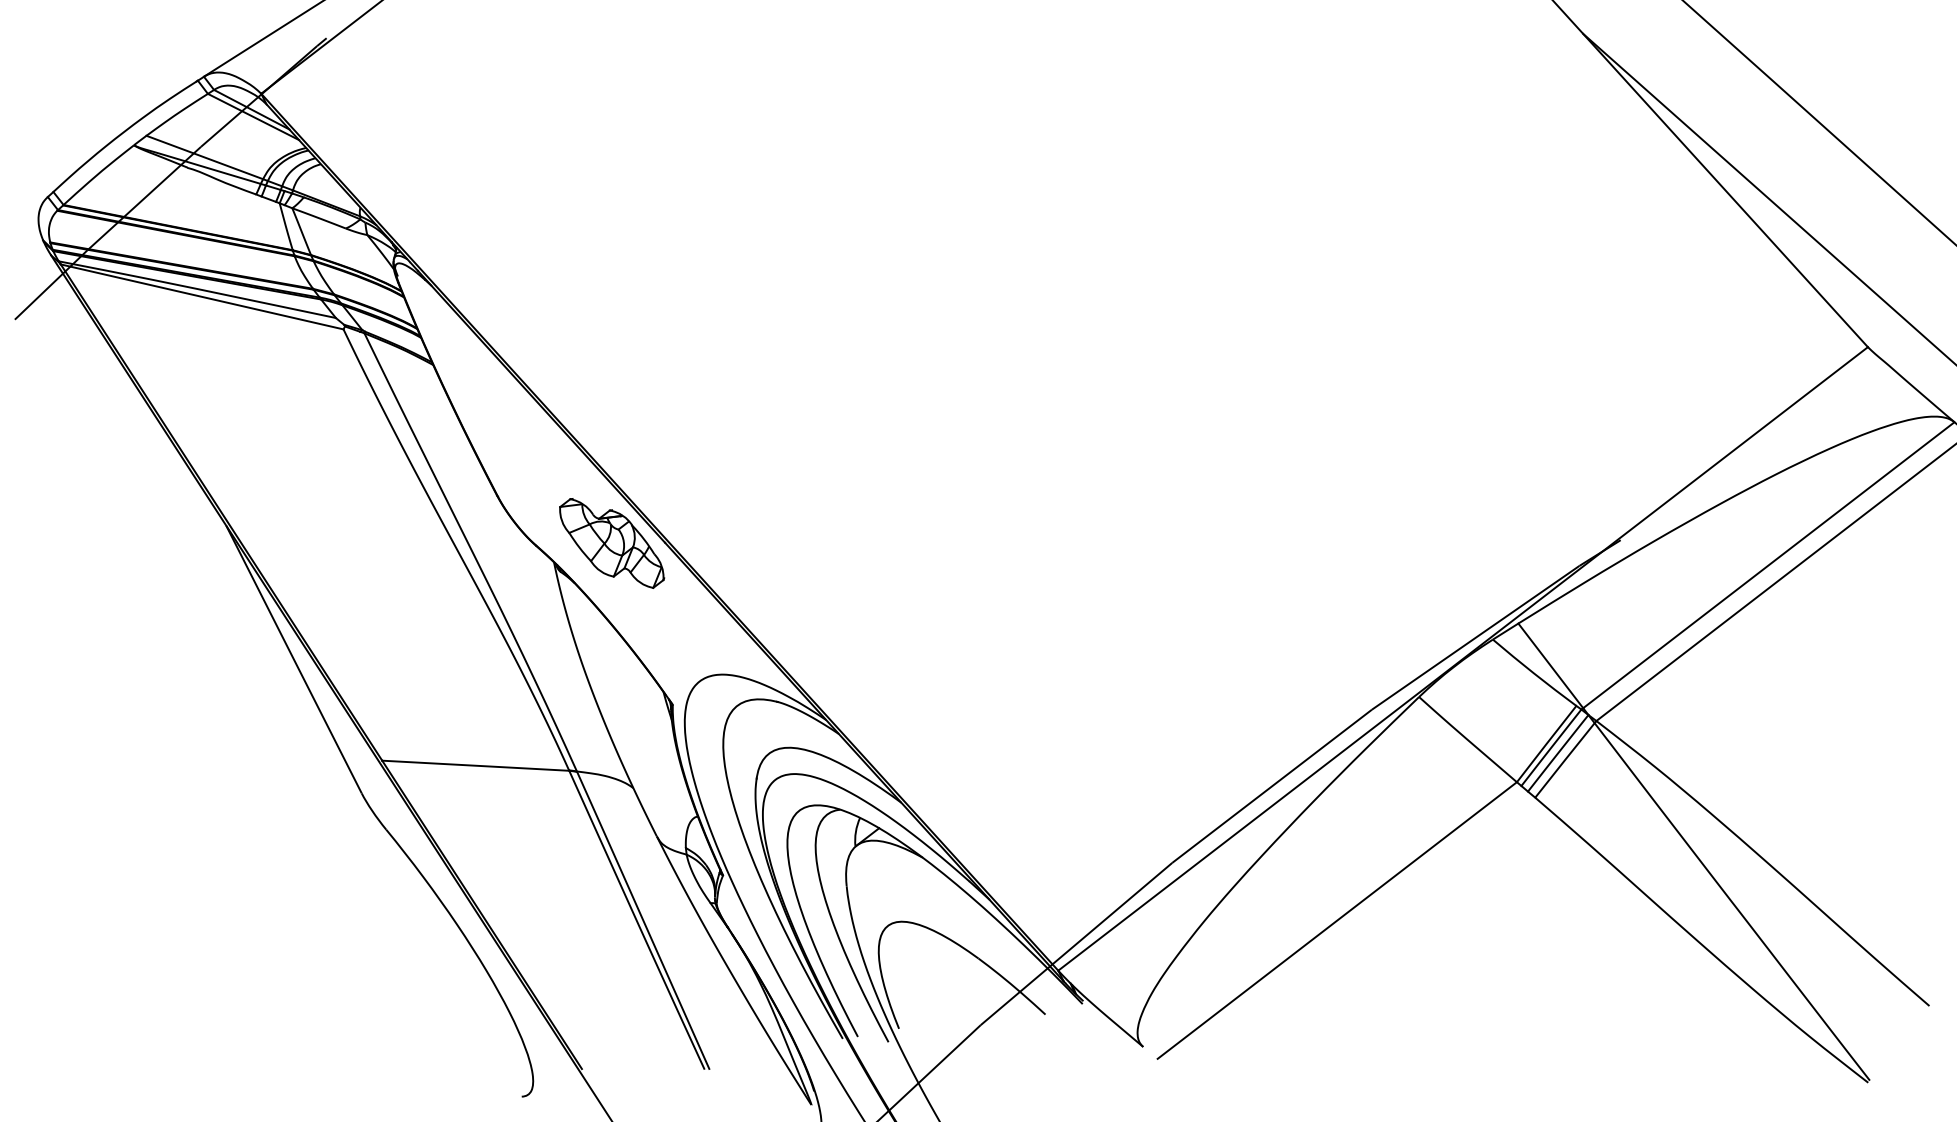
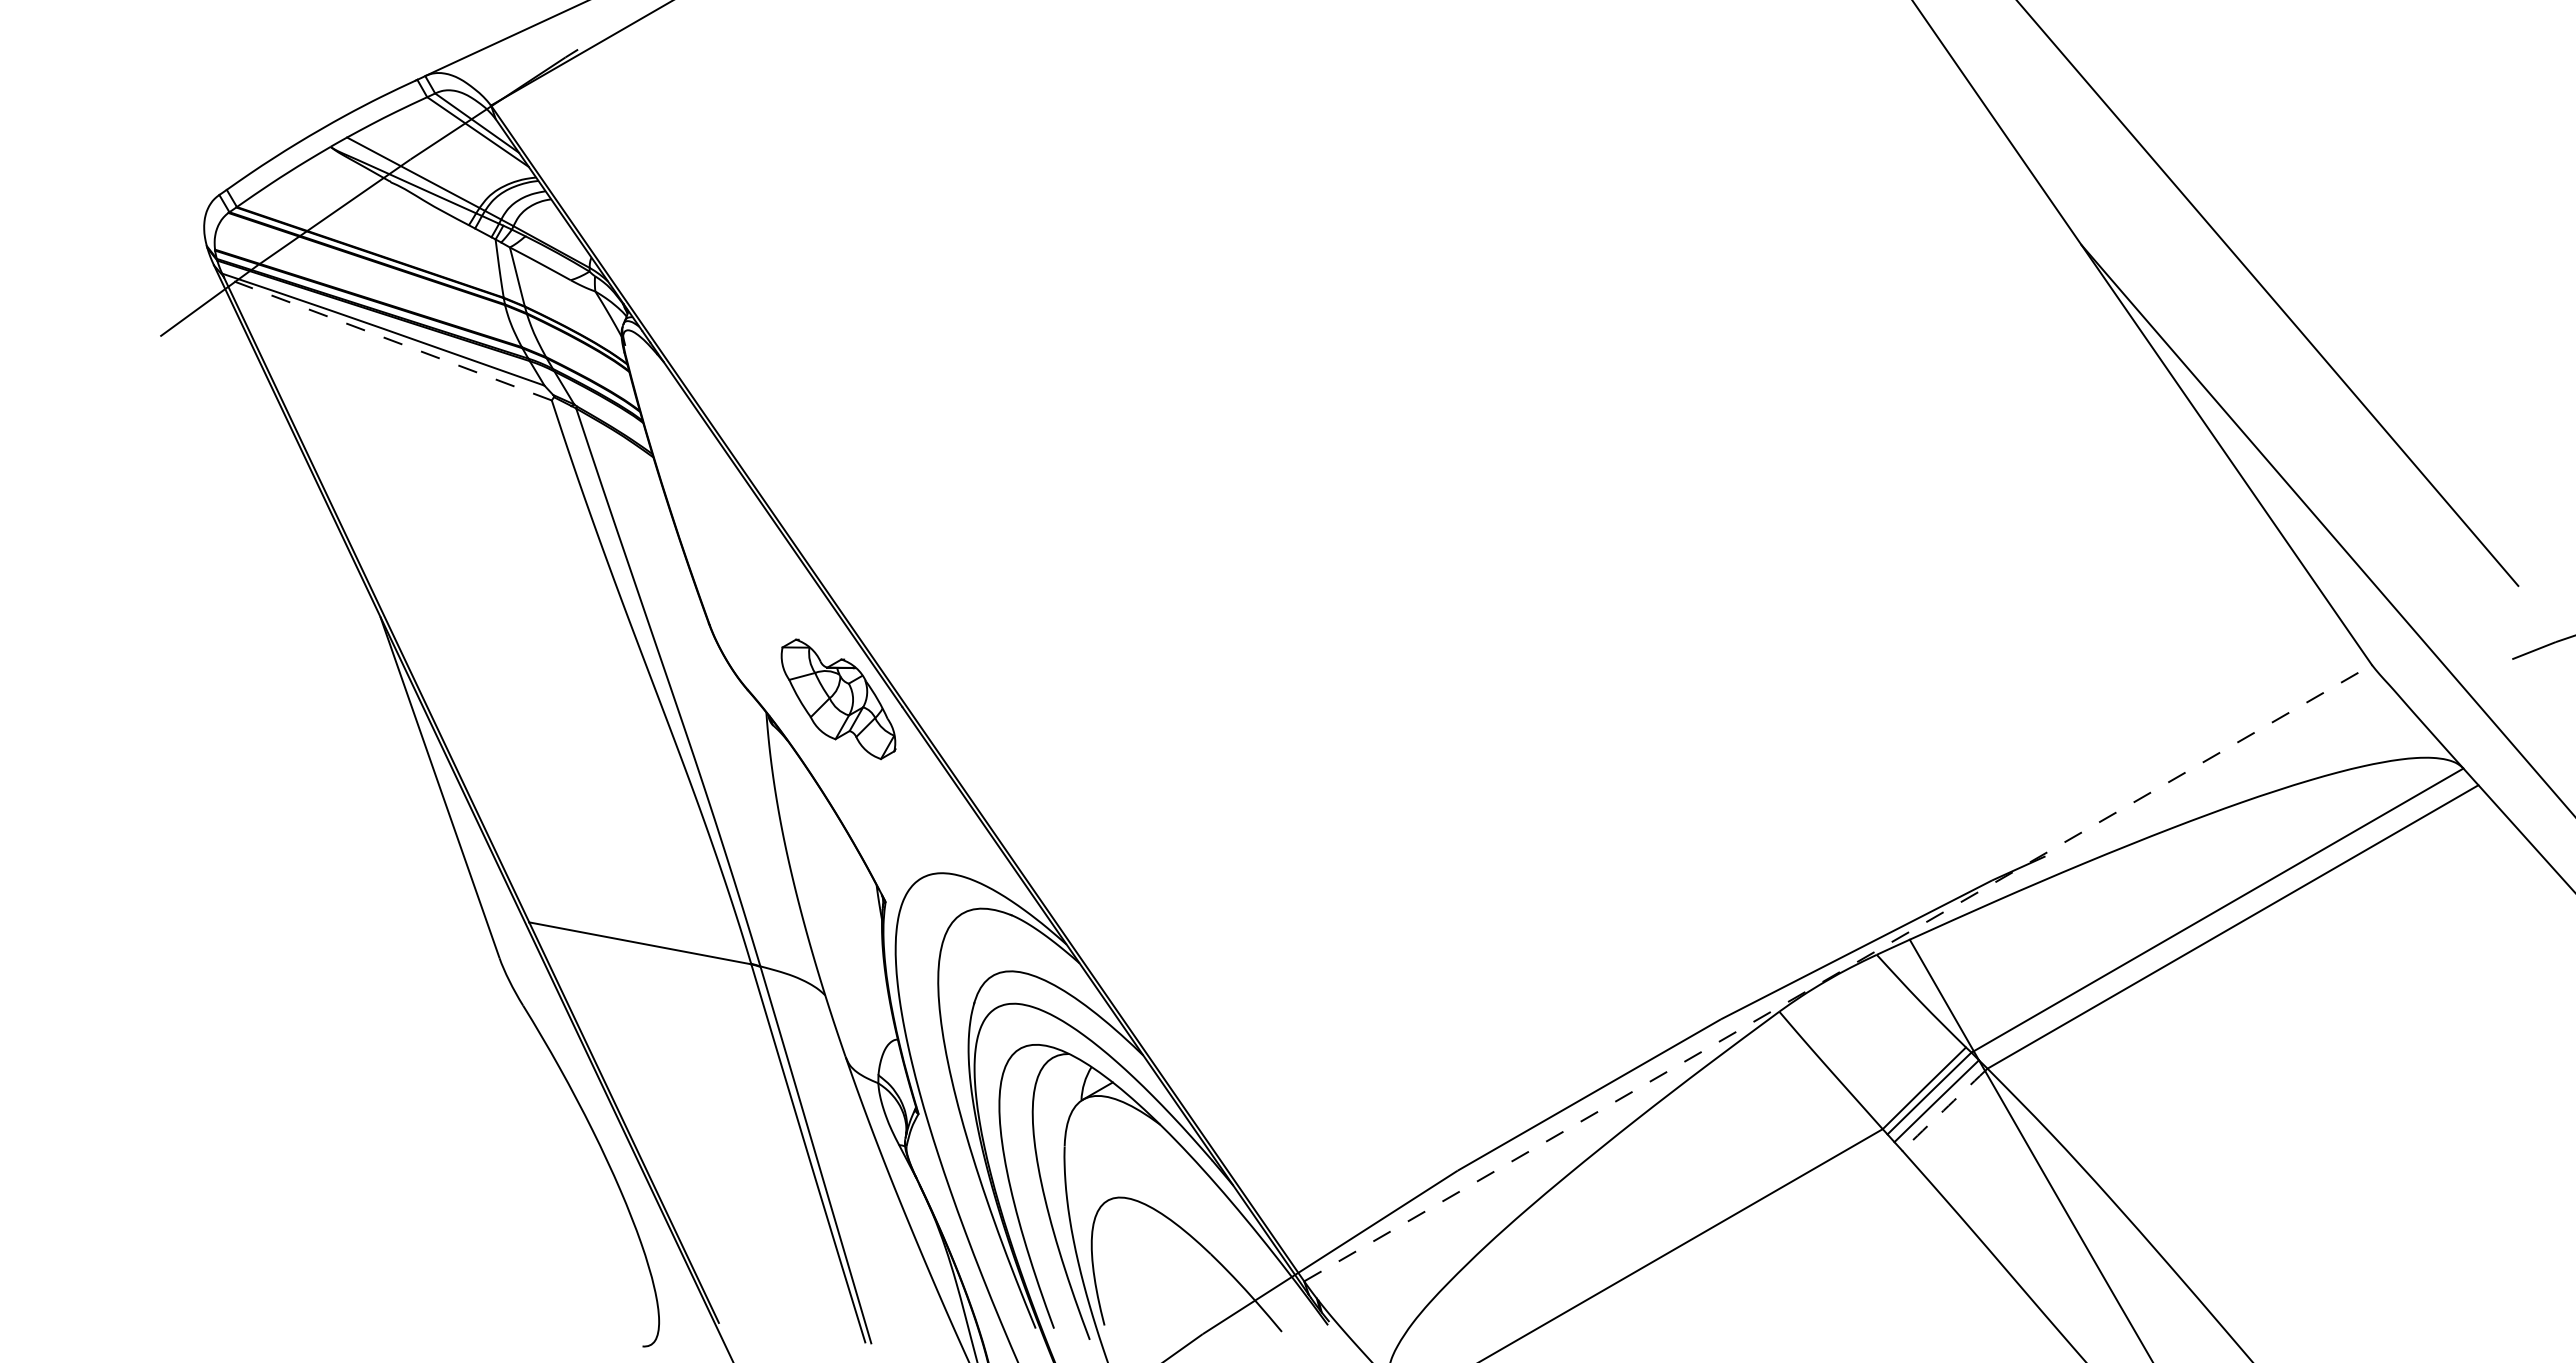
line: (201, 297) -> (387, 339), solid -> dashed
line: (1463, 658) -> (1838, 972), solid -> dashed
arc: (1564, 760) -> (1943, 1110), solid -> dashed

